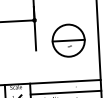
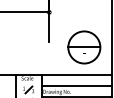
part: (68, 40) -> (84, 47), moved

